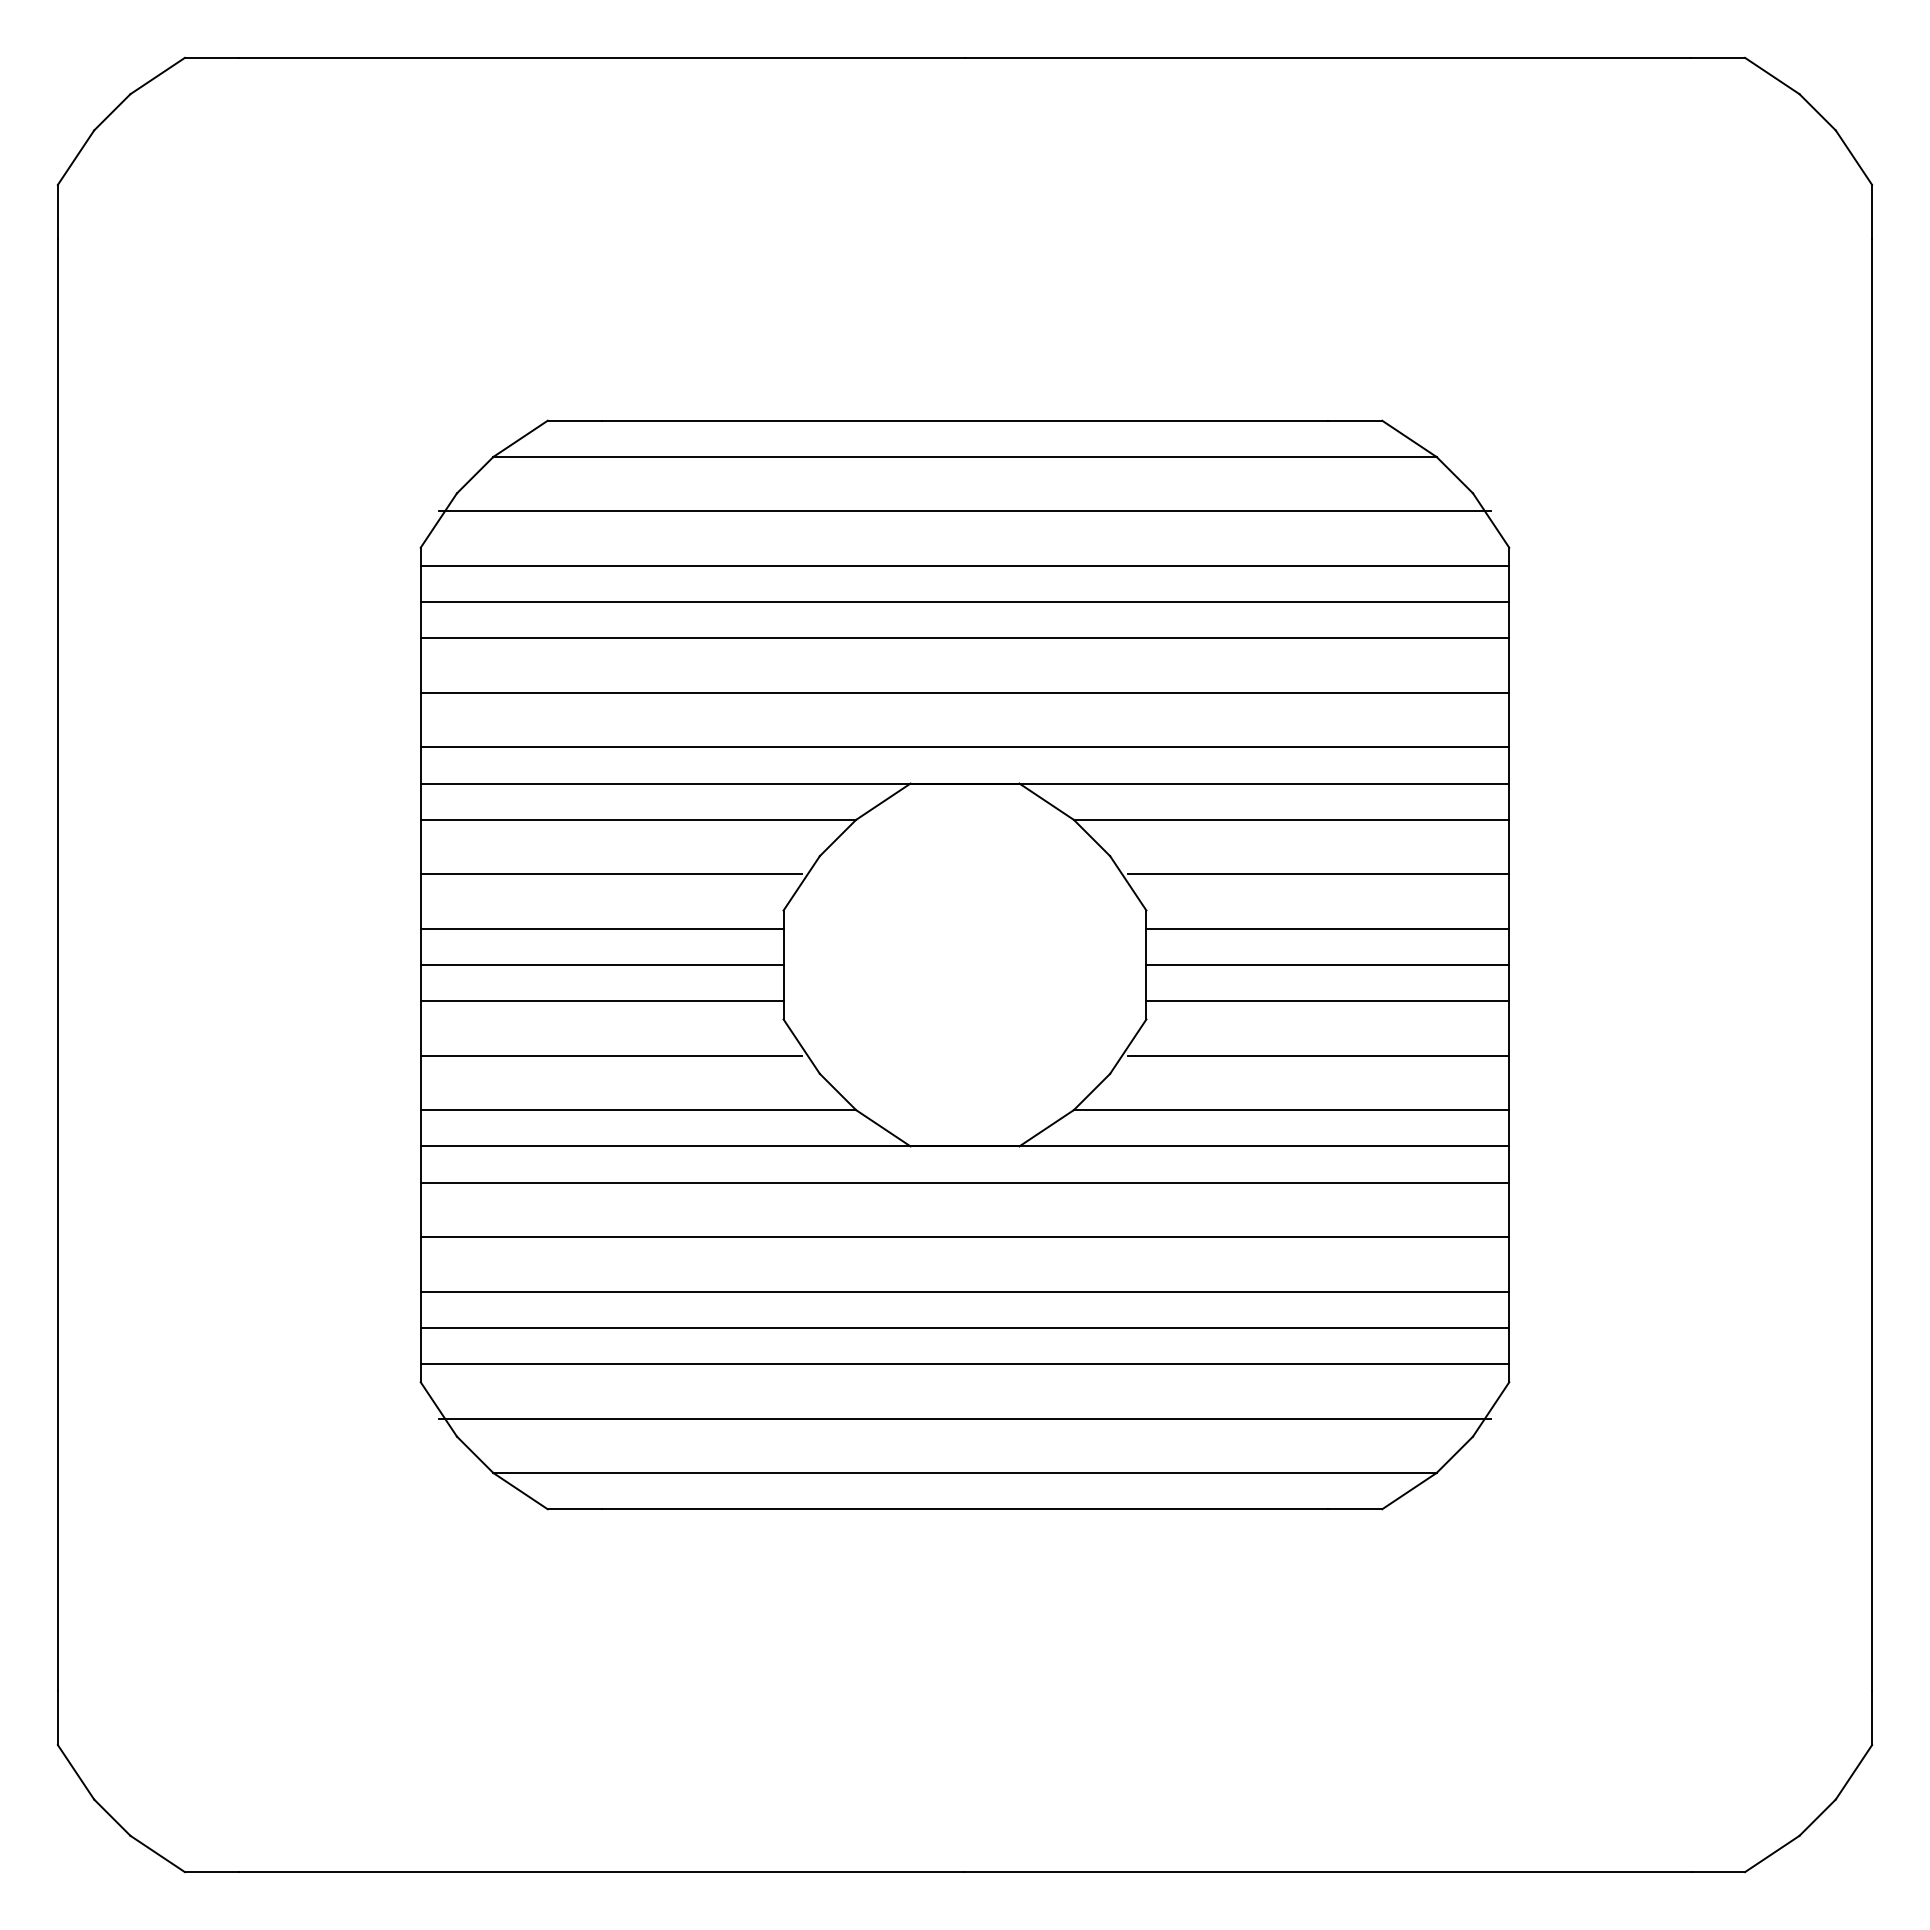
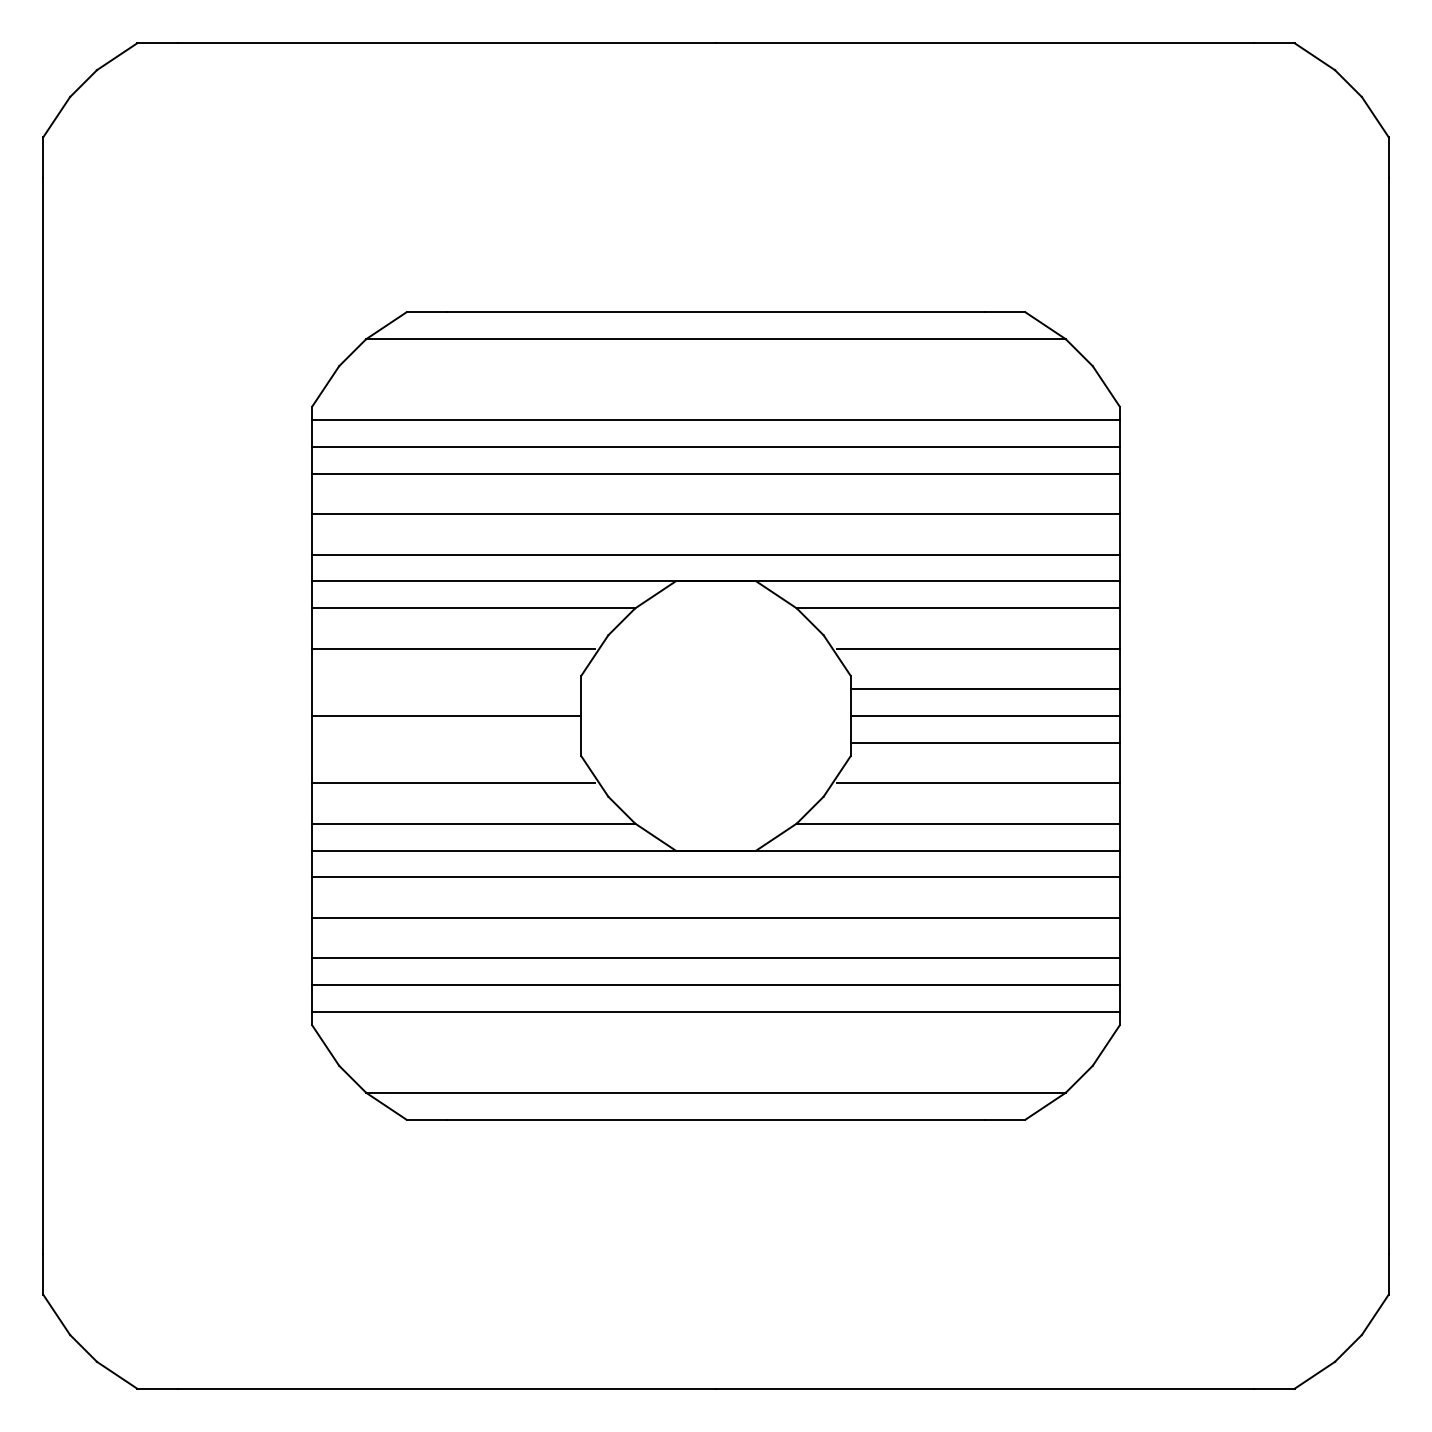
line: (964, 511) -> (715, 379), removed
line: (601, 928) -> (446, 688), removed
line: (601, 1001) -> (446, 743), removed
line: (964, 1418) -> (715, 1052), removed

